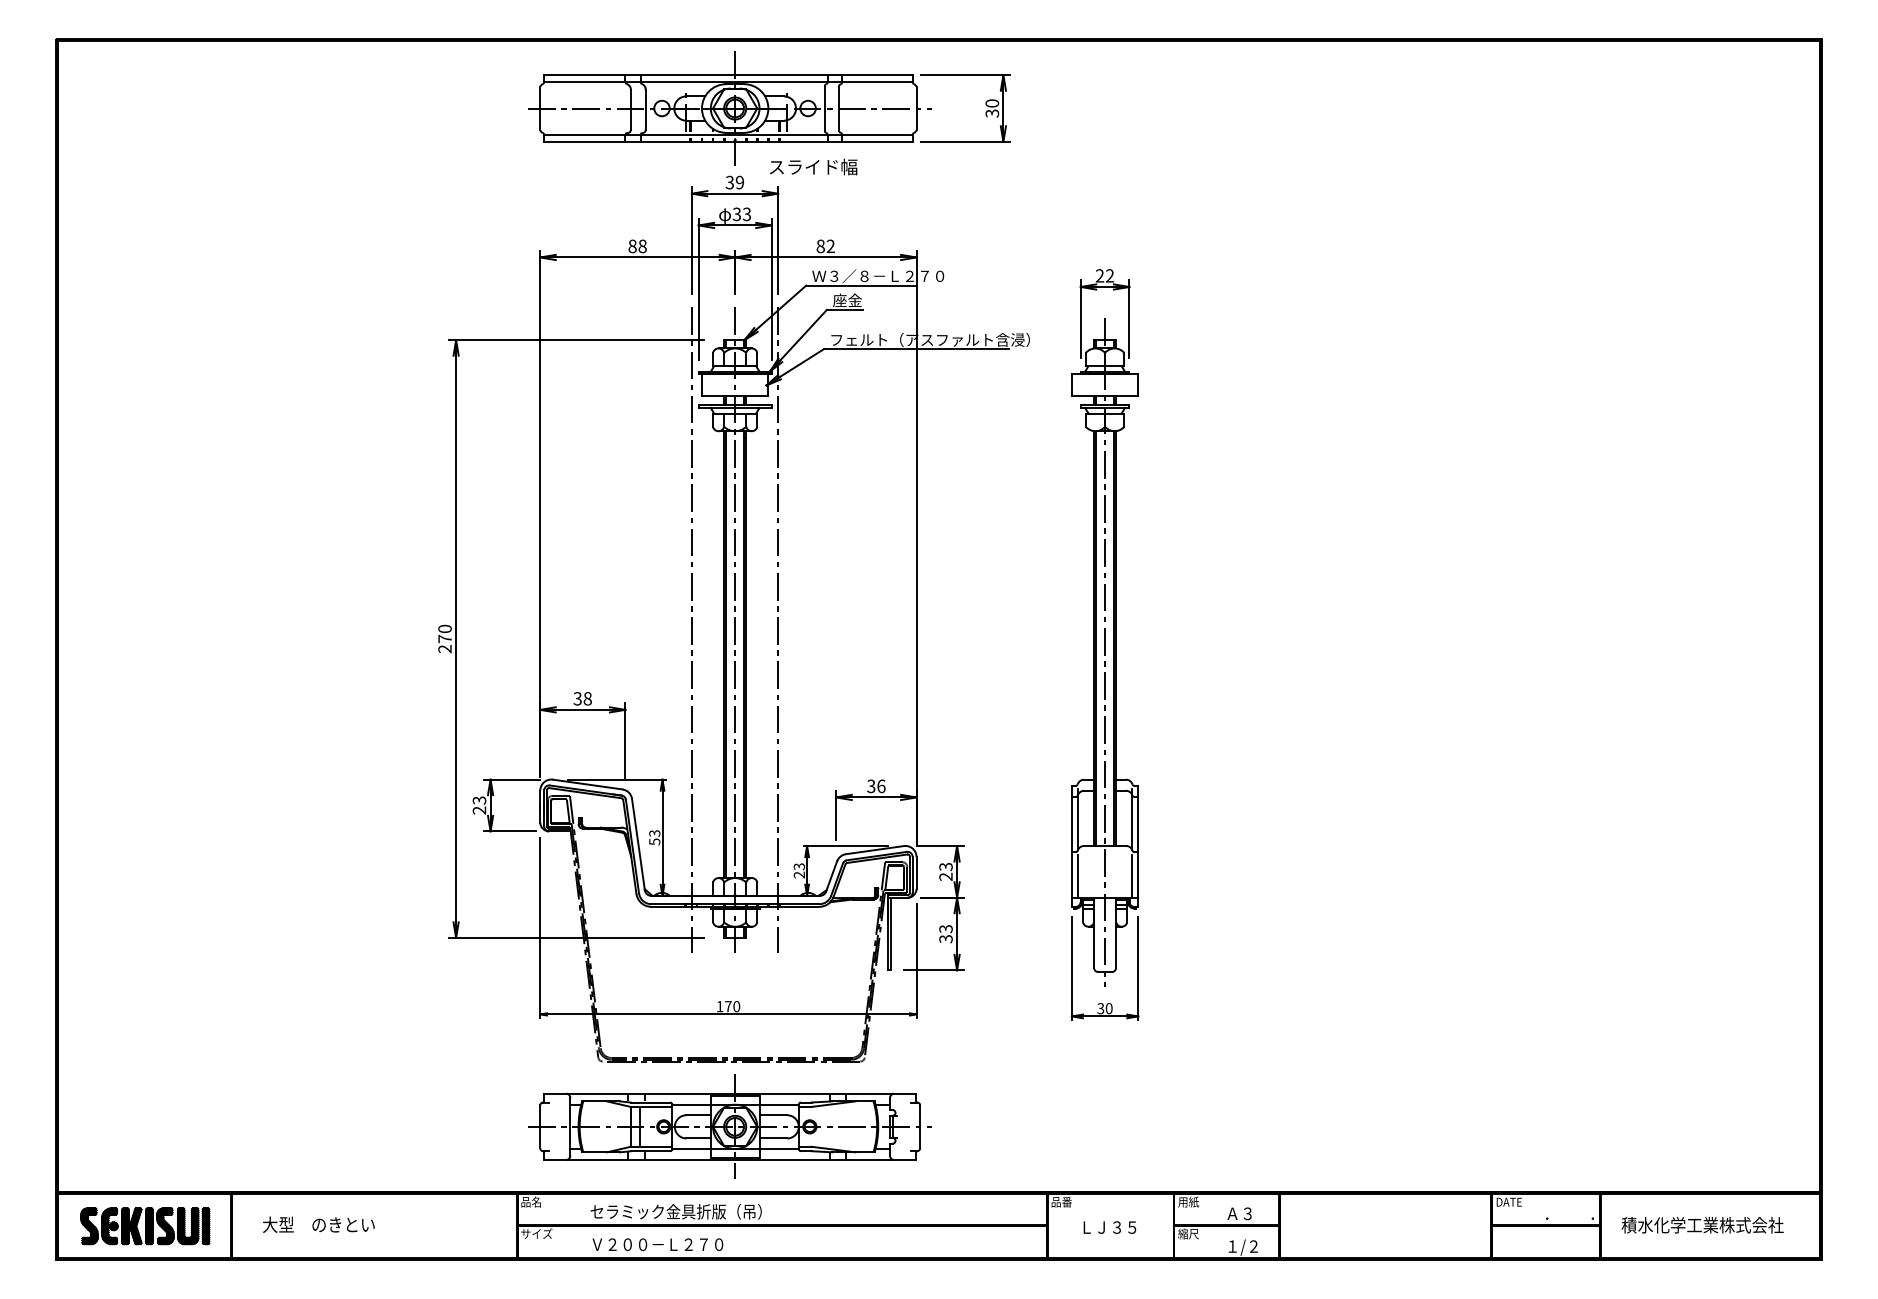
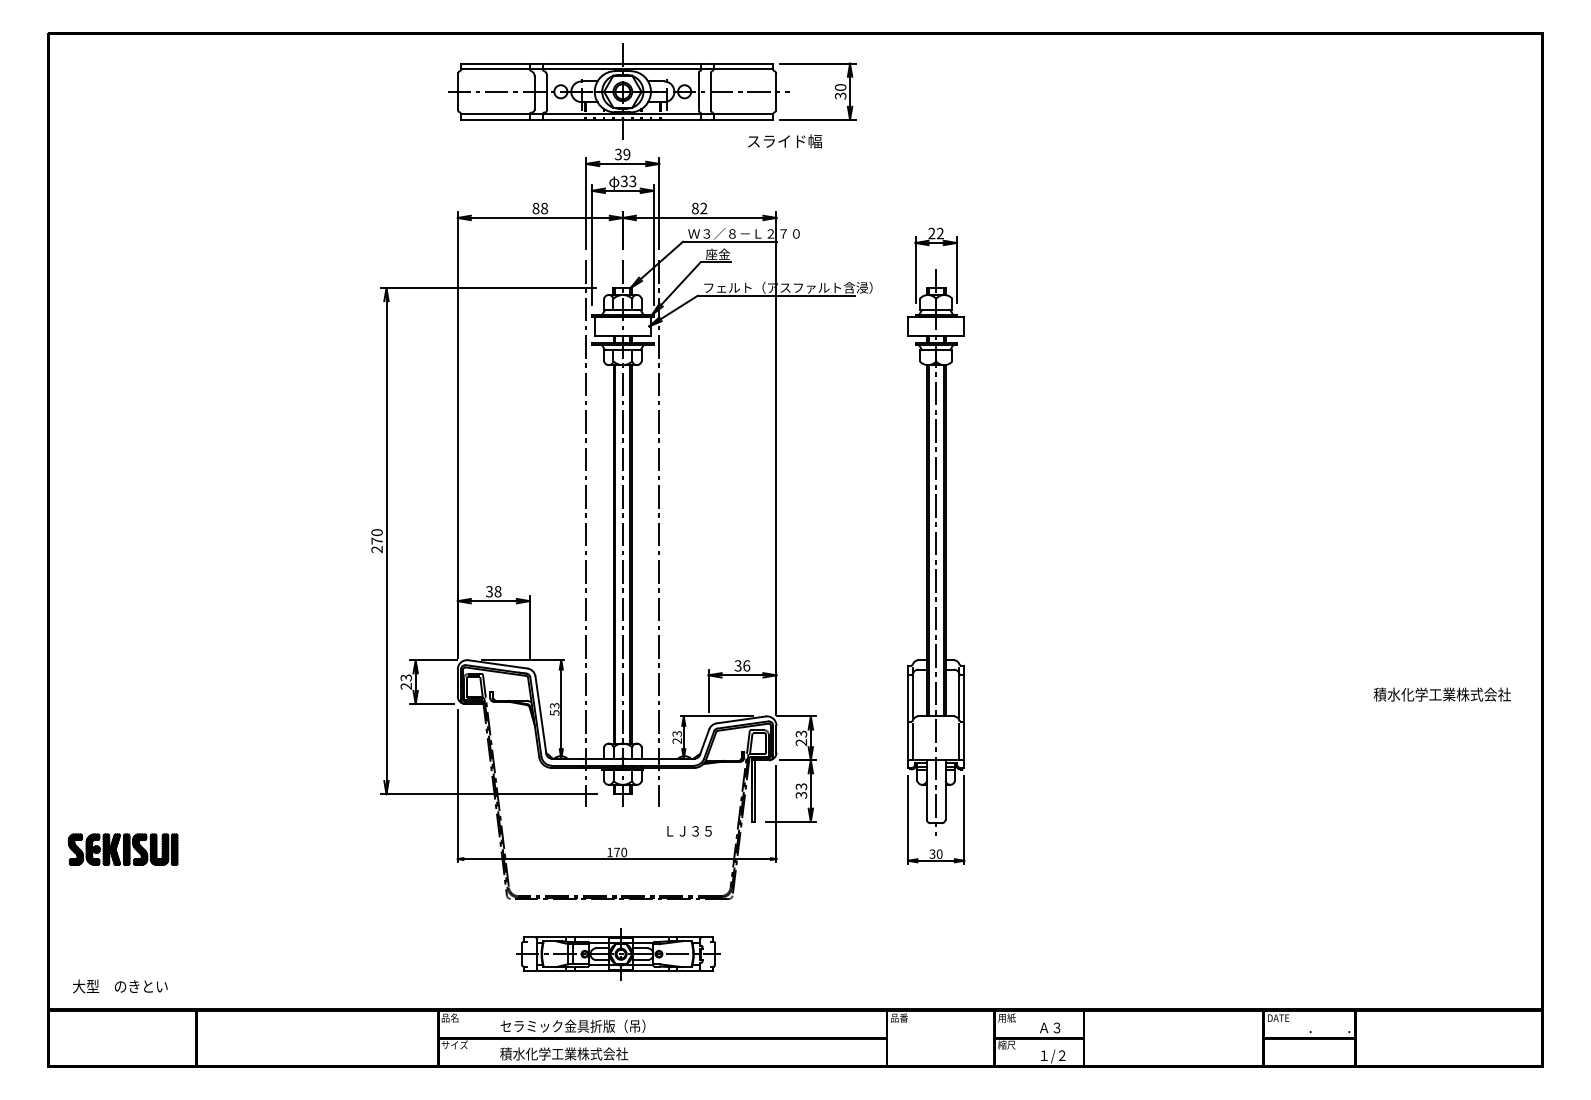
text: (813, 166) -> (784, 140), moved
part: (729, 1126) -> (618, 954), size x0.6
text: (318, 1224) -> (120, 986), moved
text: (1702, 1225) -> (1442, 694), moved
part: (145, 1226) -> (123, 849), moved
text: (1109, 1227) -> (689, 831), moved
text: (665, 1244) -> (563, 1053), Ｖ２００－Ｌ２７０ -> 積水化学工業株式会社

